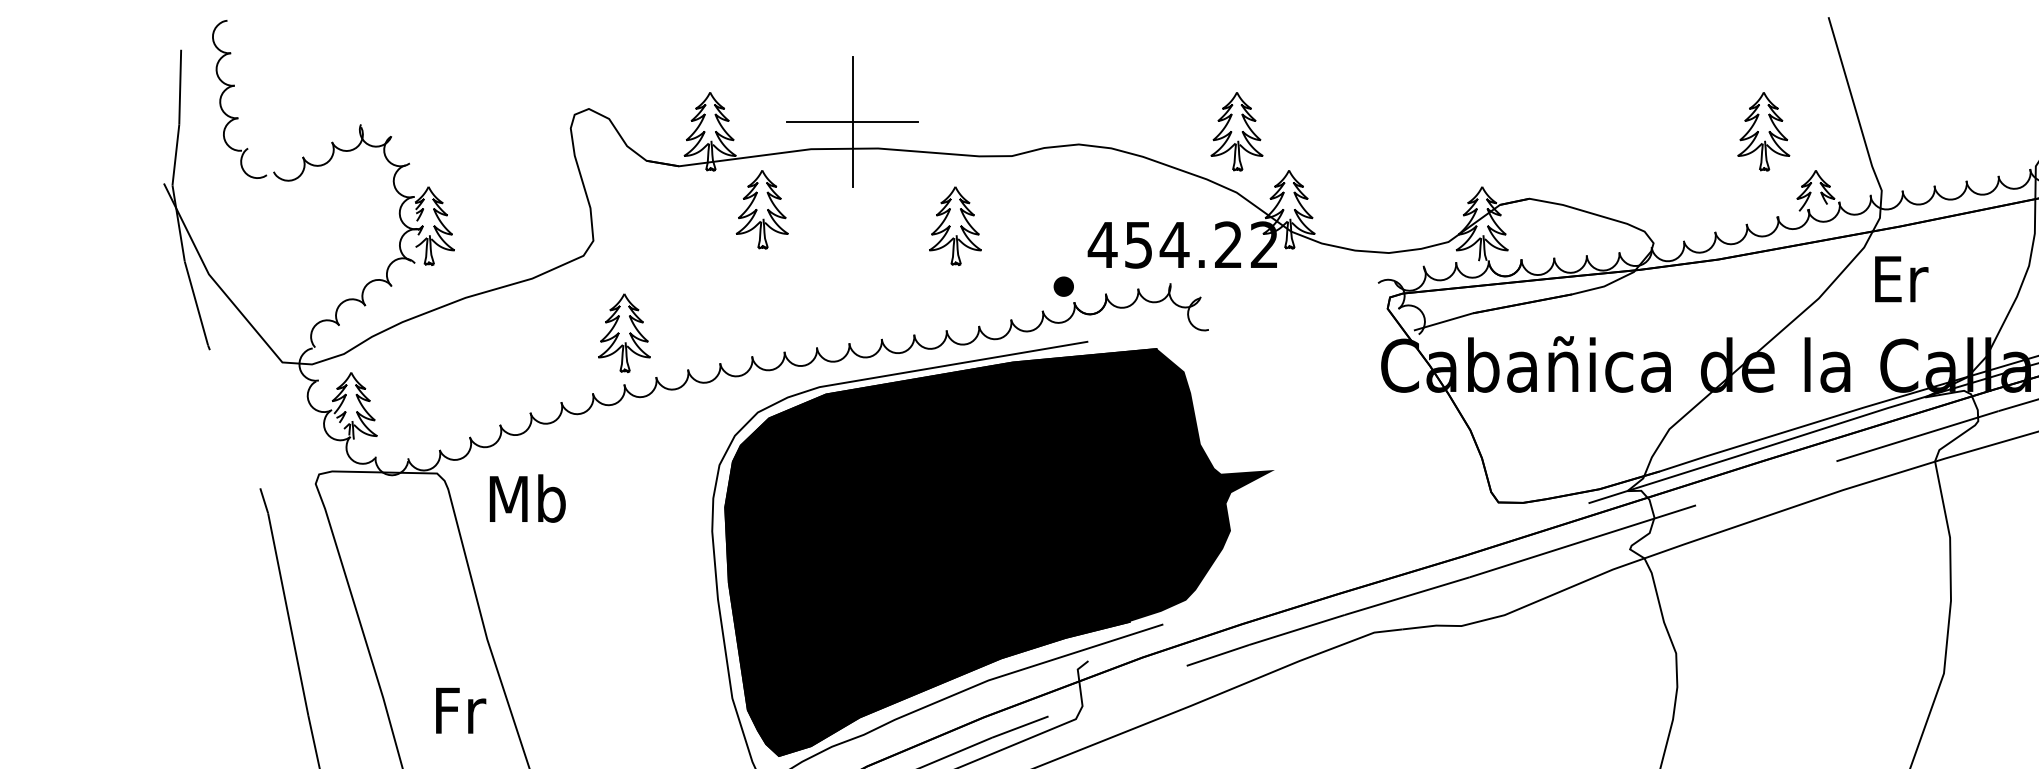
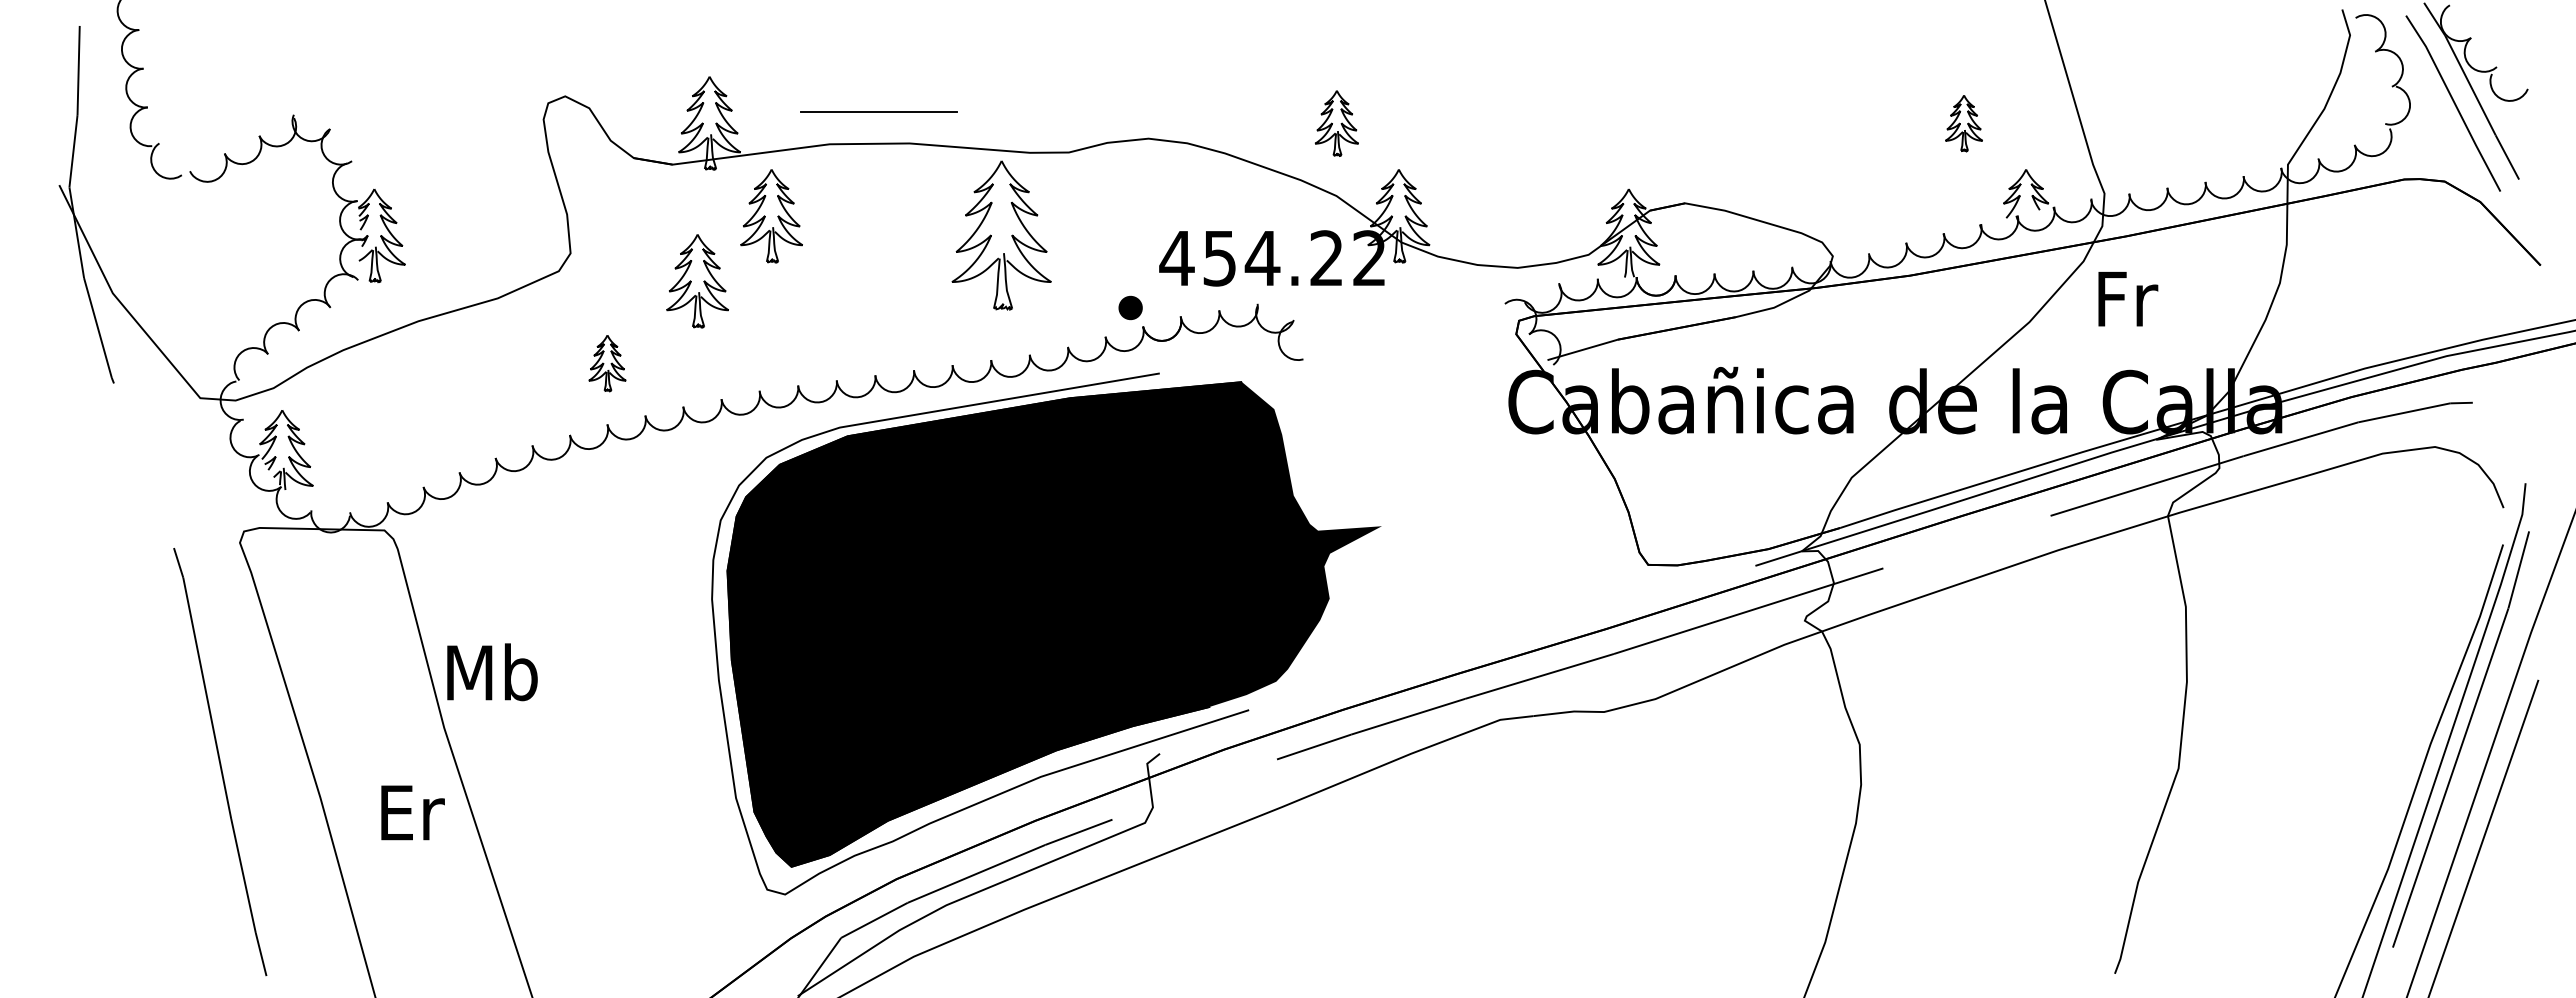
line: (852, 121) -> (879, 111), removed
part: (1236, 131) -> (1336, 123), size x0.7
part: (1763, 131) -> (1963, 123), size x0.6
part: (955, 225) -> (1001, 235), size x1.6
part: (700, 264) -> (697, 281), added
text: (1901, 278) -> (2128, 298), Er -> Fr
part: (624, 333) -> (607, 363), size x0.6
text: (527, 498) -> (492, 672), moved
text: (460, 710) -> (412, 812), Fr -> Er

